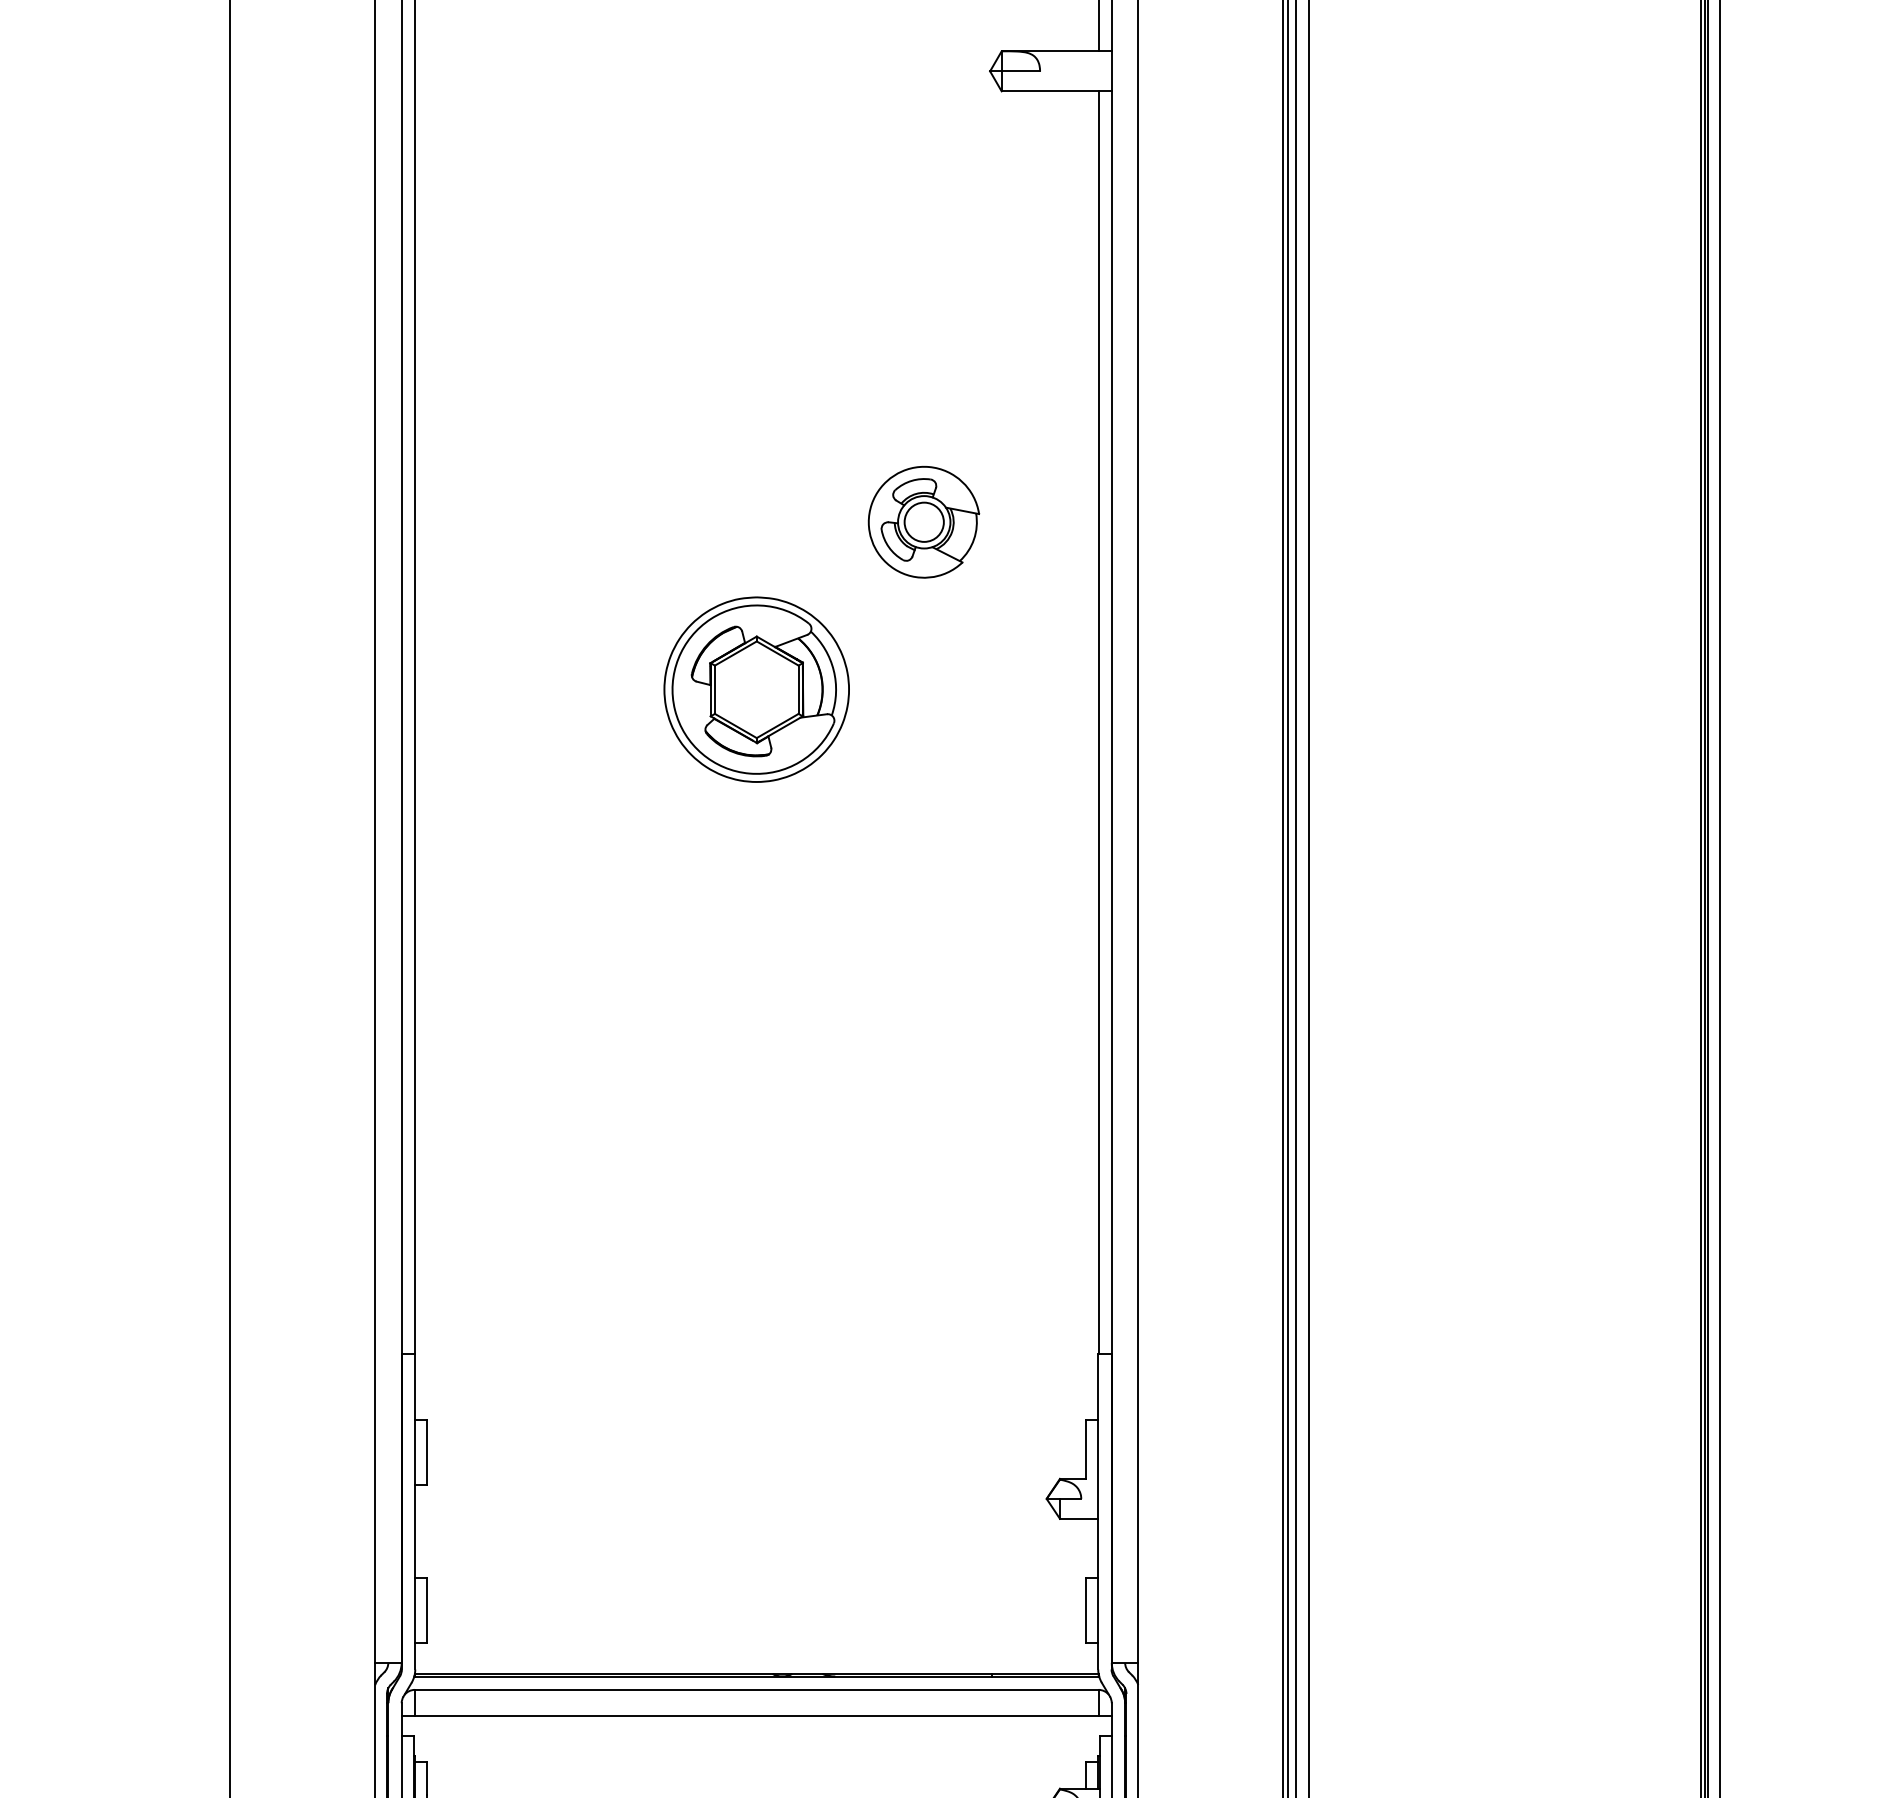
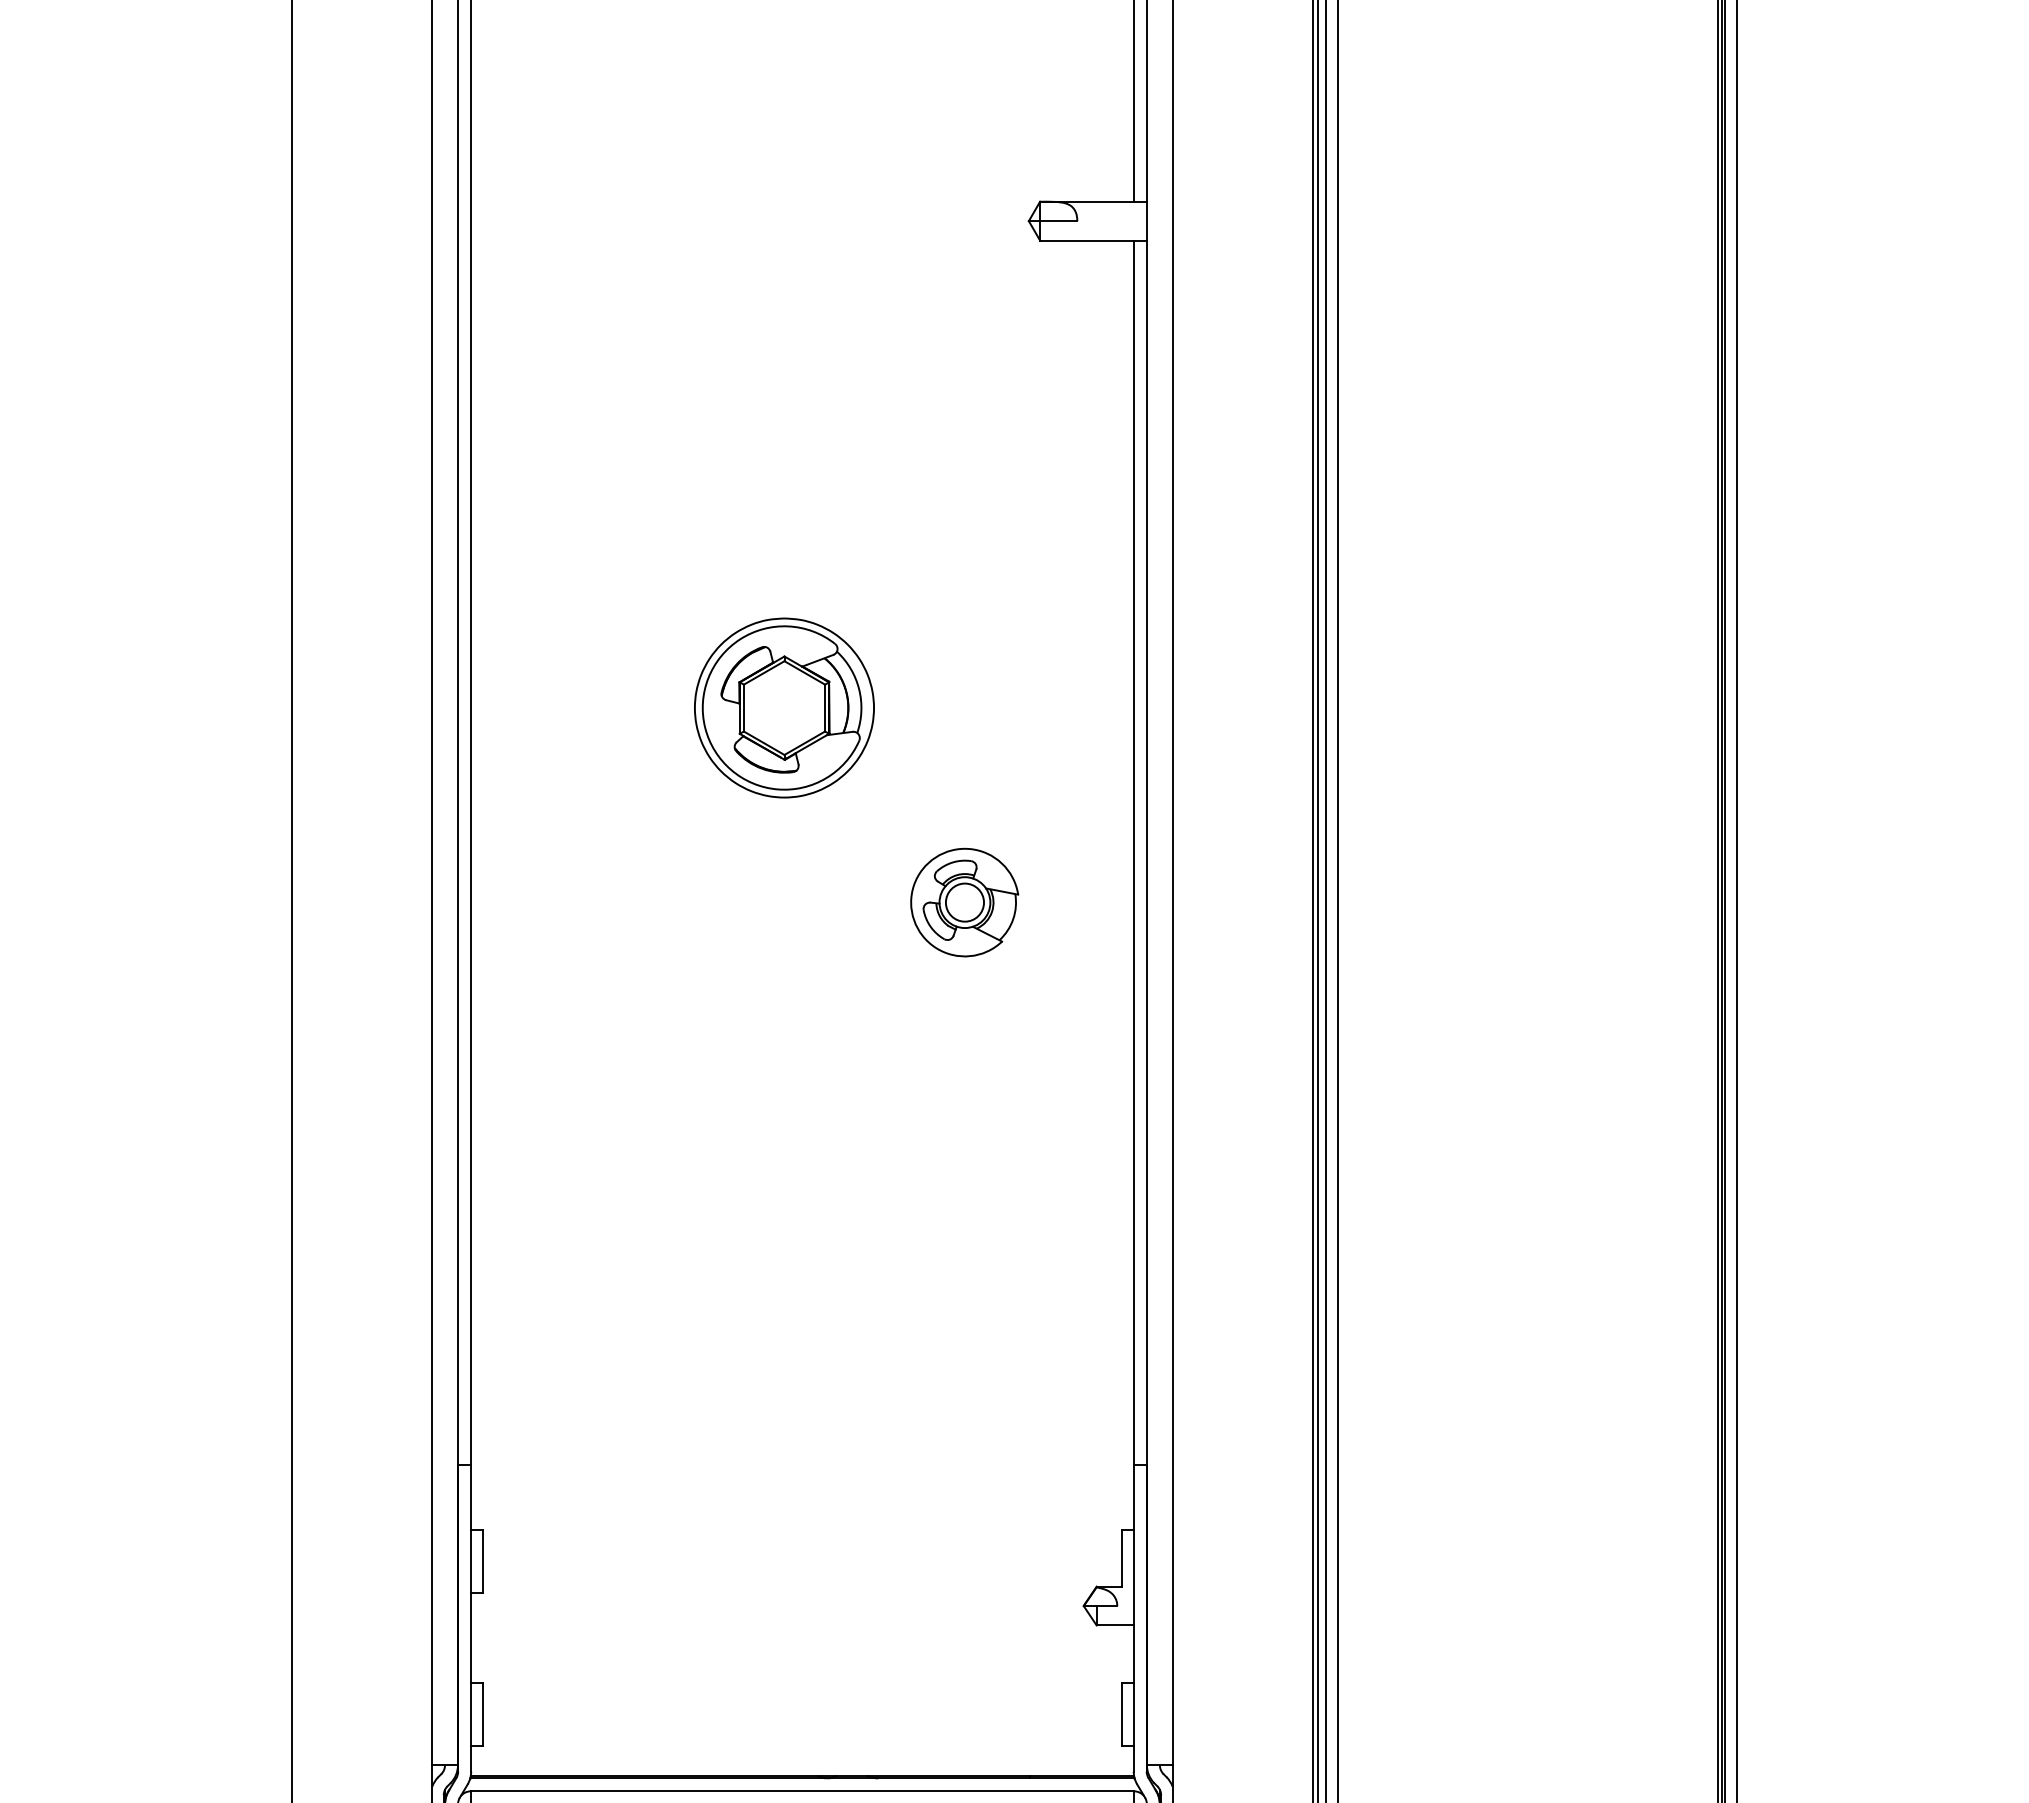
part: (923, 522) -> (964, 902), moved
part: (756, 689) -> (784, 707), moved

